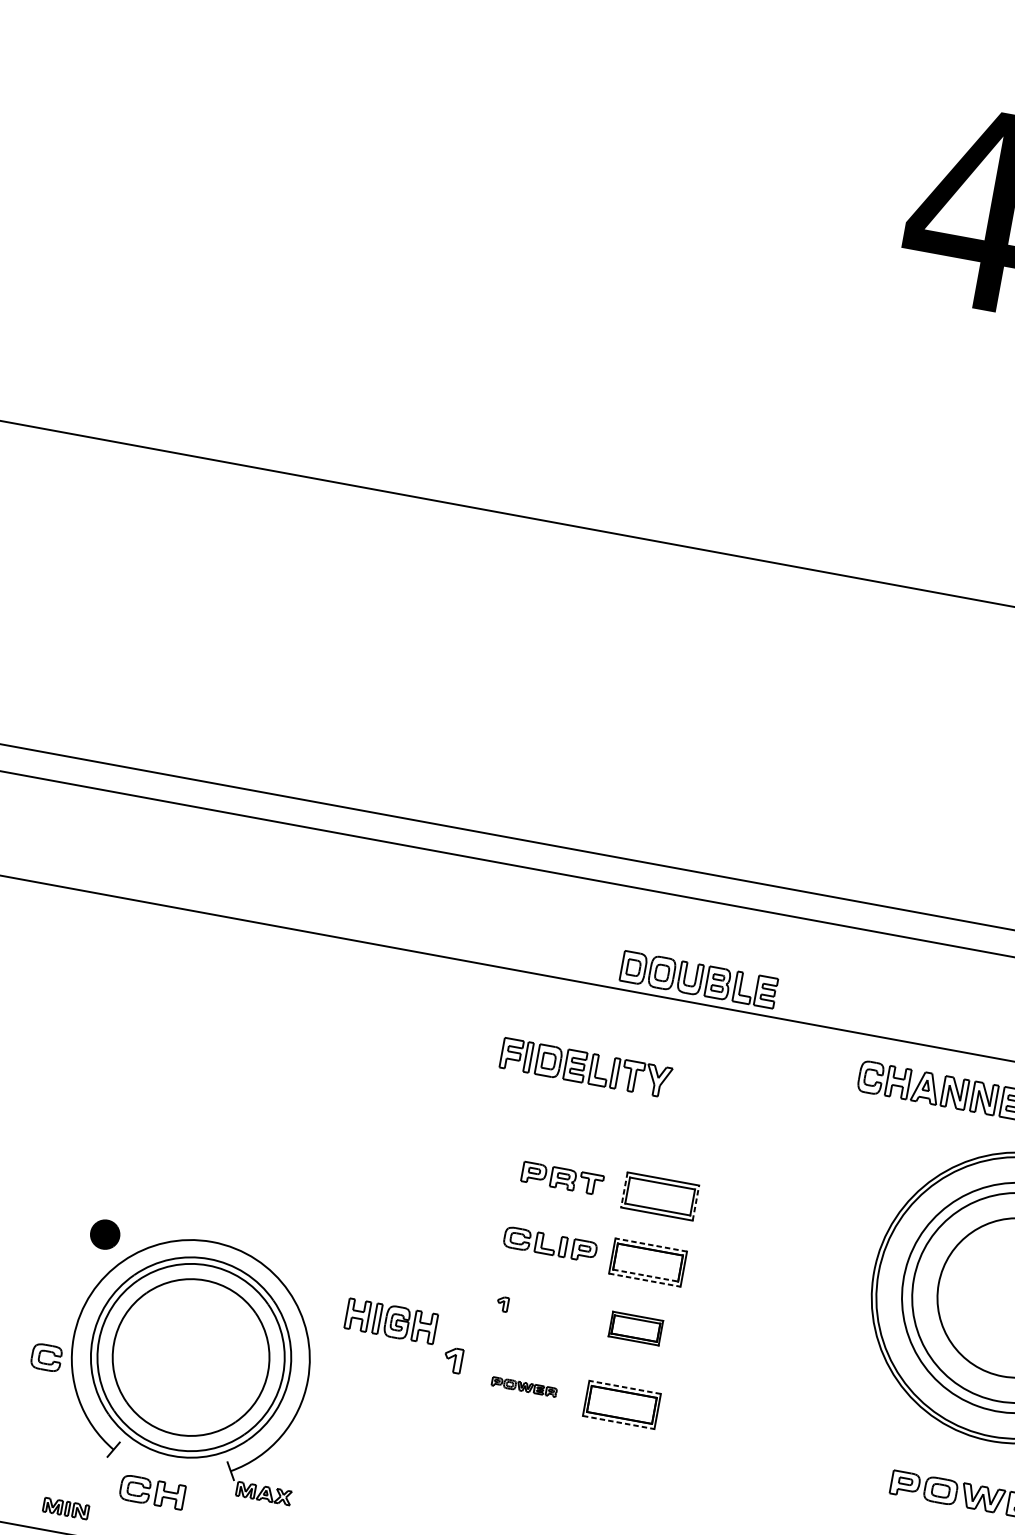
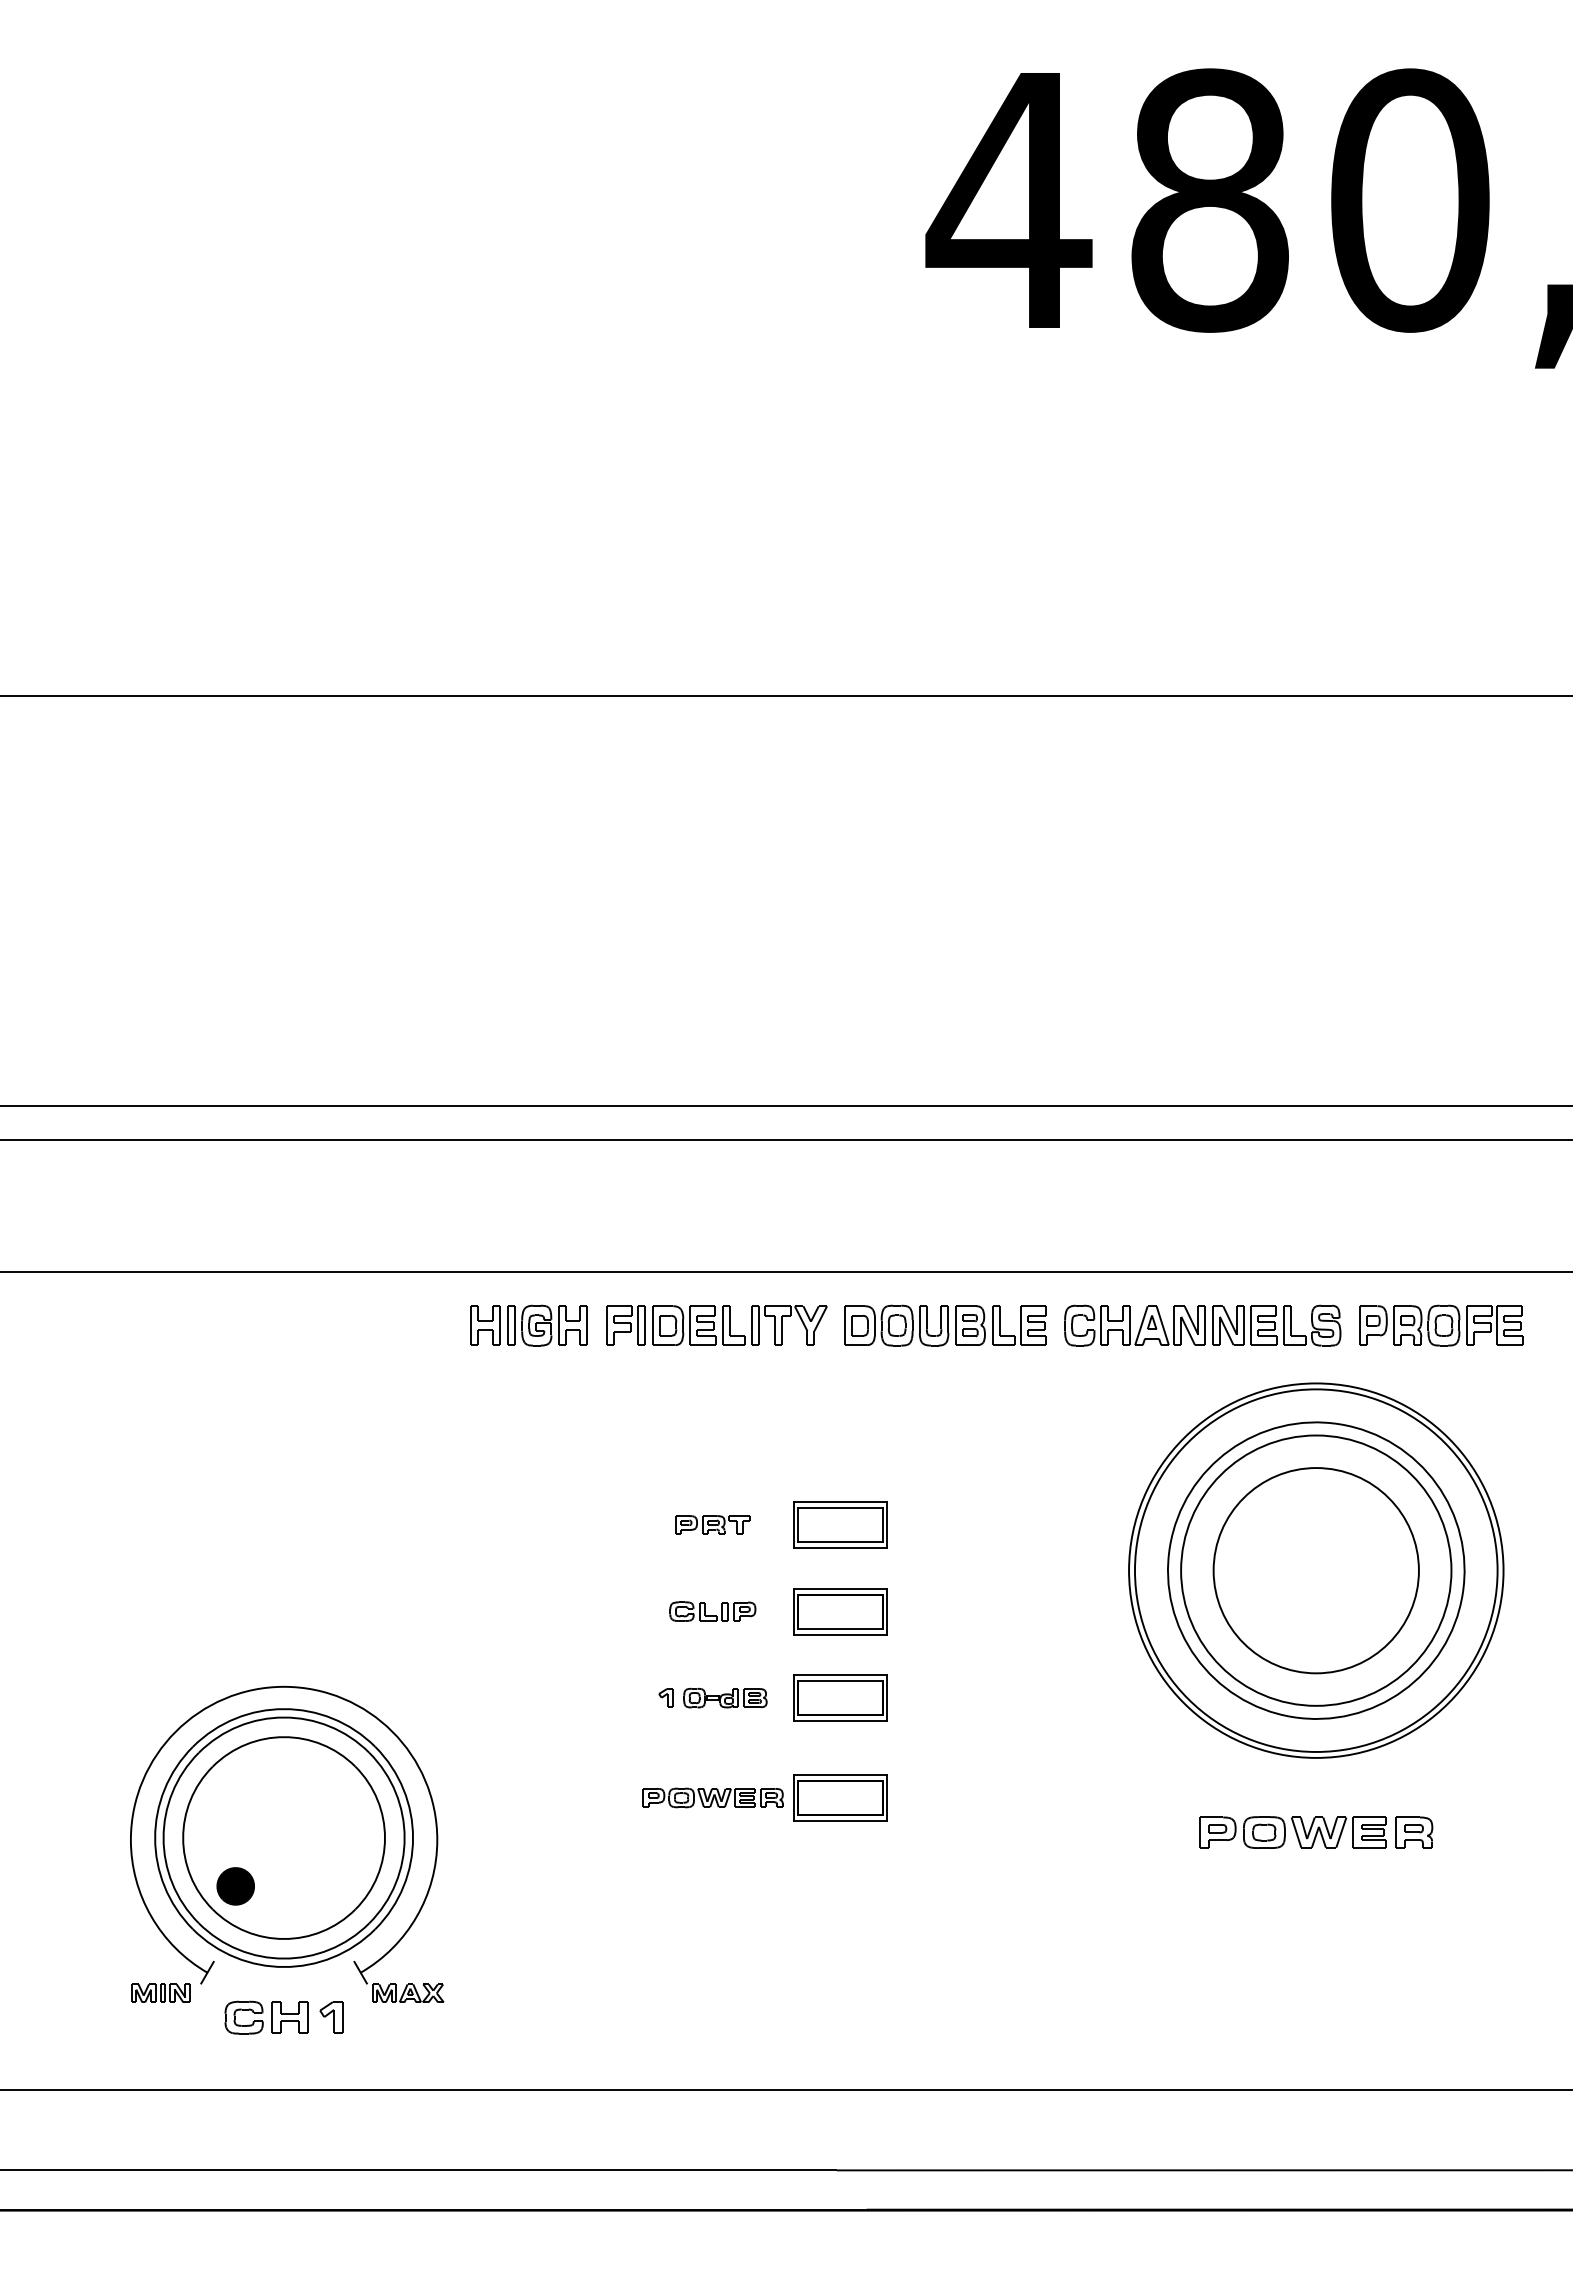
part: (699, 979) -> (945, 1325), moved
part: (585, 1067) -> (716, 1325), moved
part: (562, 1178) -> (712, 1524), size x0.71
line: (624, 1190) -> (793, 1525), dashed -> solid
line: (695, 1203) -> (887, 1525), dashed -> solid
part: (104, 1234) -> (235, 1886), moved
part: (550, 1244) -> (712, 1611), size x0.71
line: (651, 1244) -> (840, 1588), dashed -> solid
line: (645, 1275) -> (840, 1628), dashed -> solid
line: (644, 1280) -> (840, 1634), dashed -> solid
part: (547, 1312) -> (725, 1698), added
part: (390, 1321) -> (528, 1325), moved
part: (635, 1328) -> (840, 1697), size x1.43
part: (47, 1352) -> (100, 1864), removed
part: (453, 1360) -> (331, 2017), moved
part: (524, 1386) -> (712, 1797), size x1.67
line: (625, 1387) -> (840, 1774), dashed -> solid
line: (618, 1422) -> (840, 1820), dashed -> solid
part: (65, 1507) -> (160, 1992), moved

